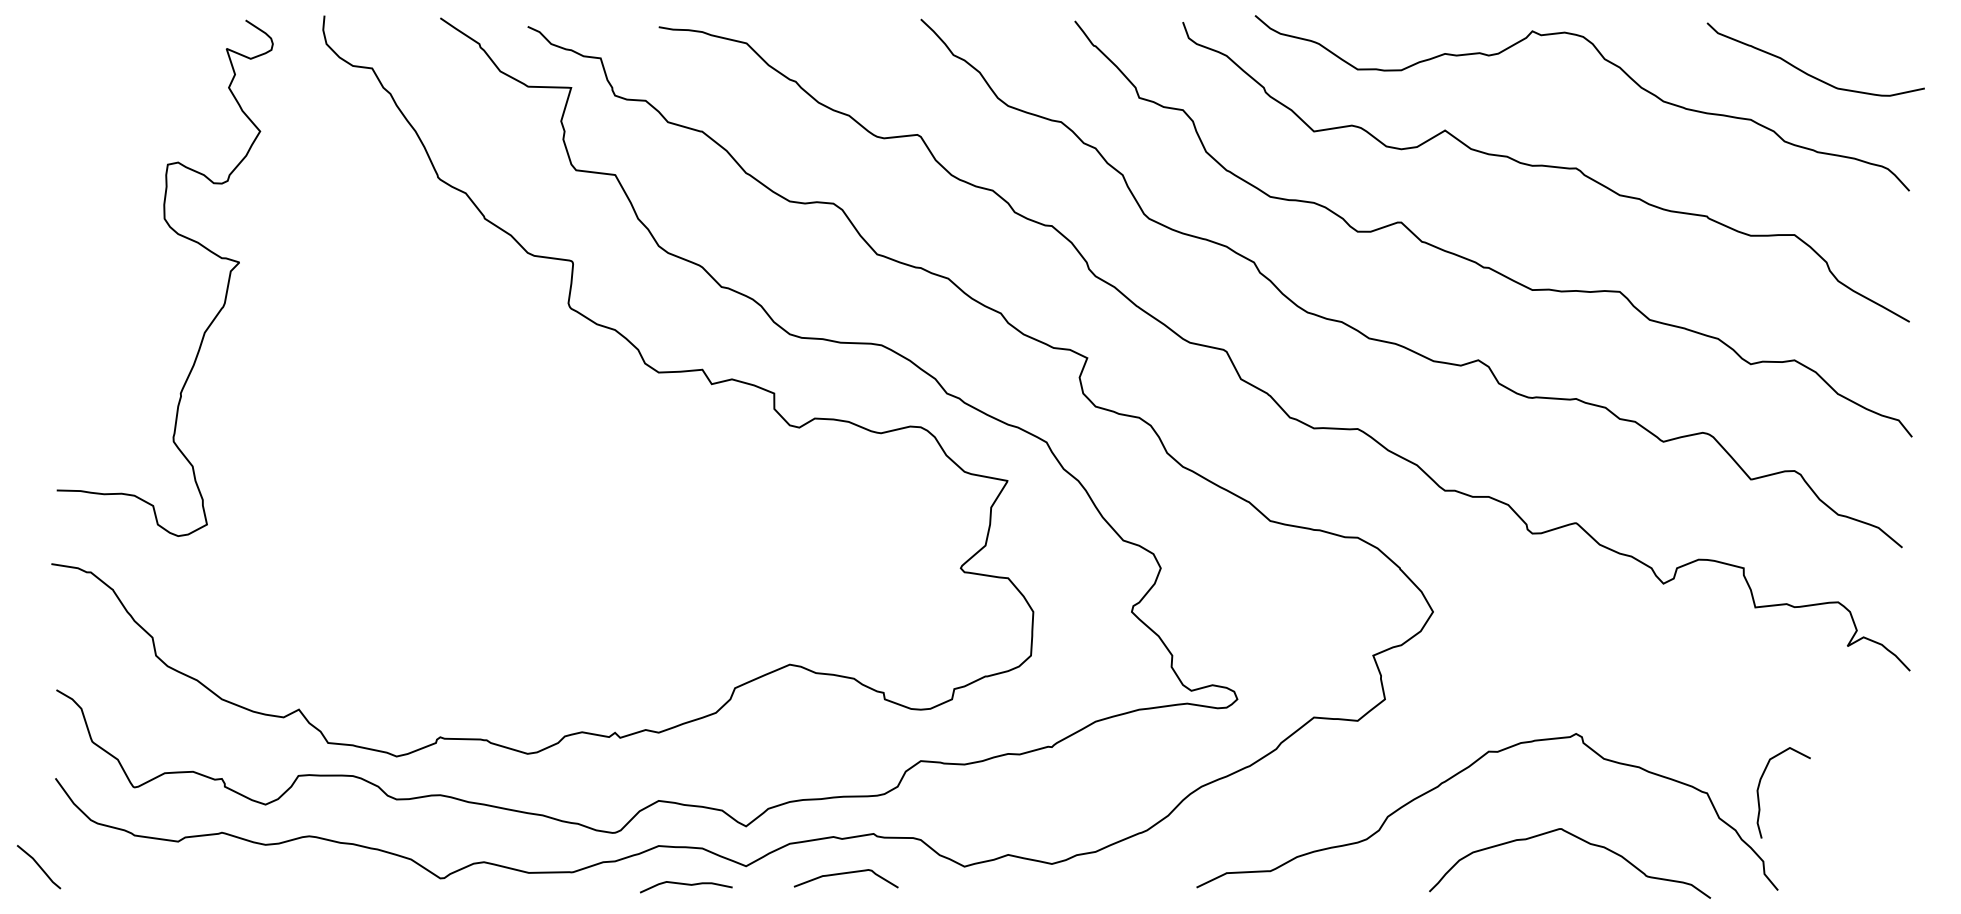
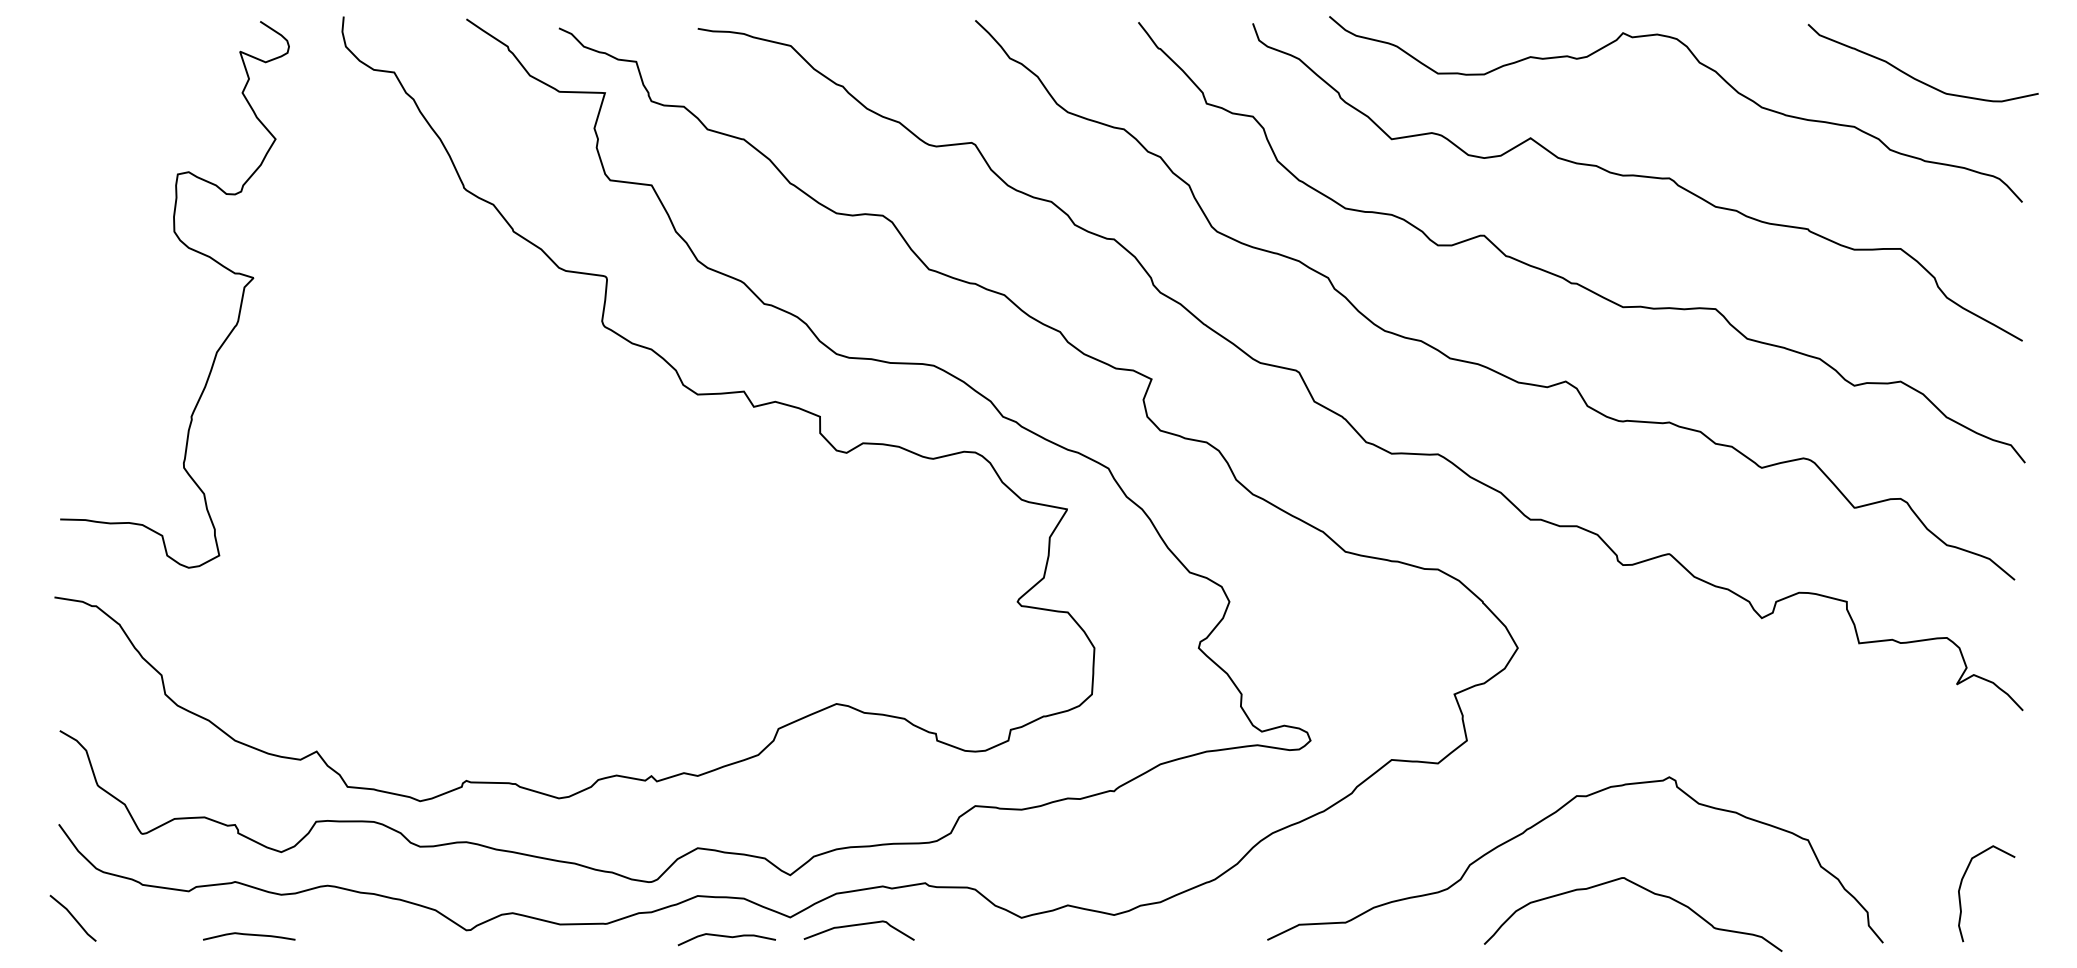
curve: (1760, 784) -> (1962, 884), moved
curve: (1581, 840) -> (1645, 890), moved
line: (38, 866) -> (72, 917), moved
curve: (844, 874) -> (857, 926), moved
curve: (234, 883) -> (248, 935), added

